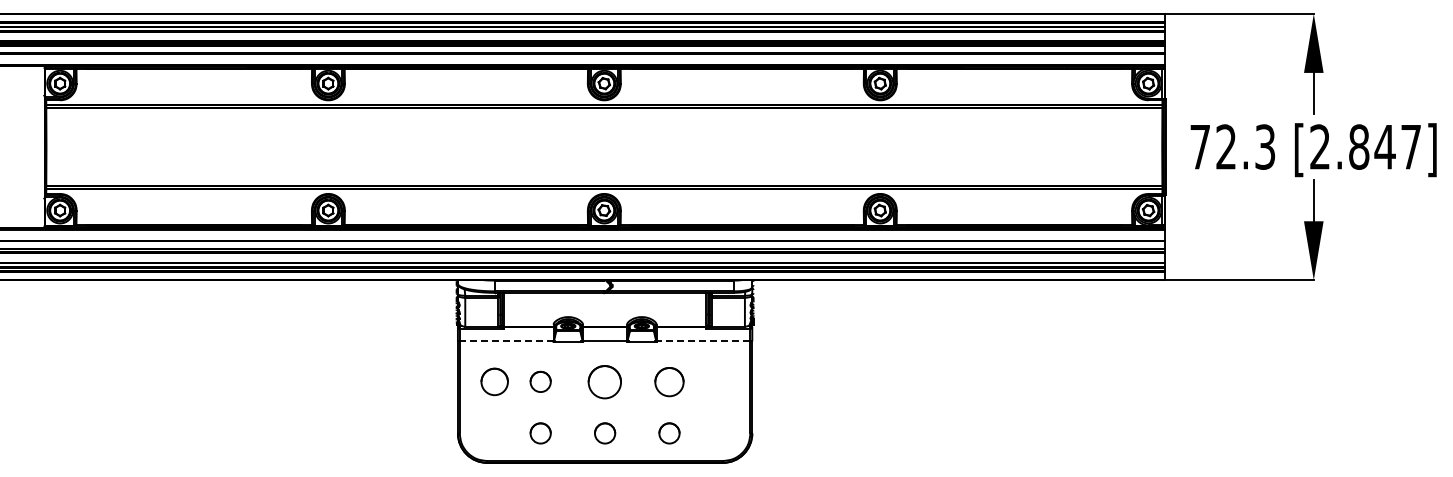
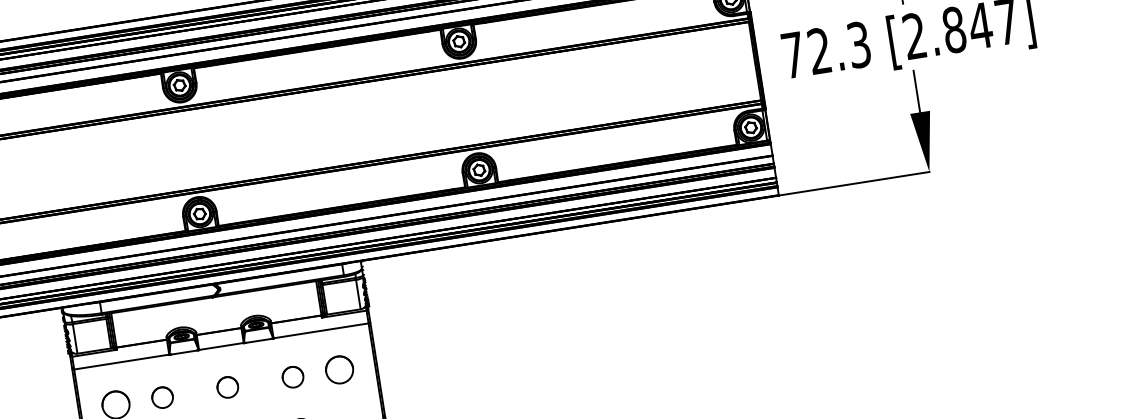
line: (506, 341) -> (121, 362), dashed -> solid
line: (703, 341) -> (321, 330), dashed -> solid
circle: (605, 381) -> (228, 386), size x0.62
circle: (669, 381) -> (292, 376), size x0.71
part: (715, 381) -> (339, 369), added

